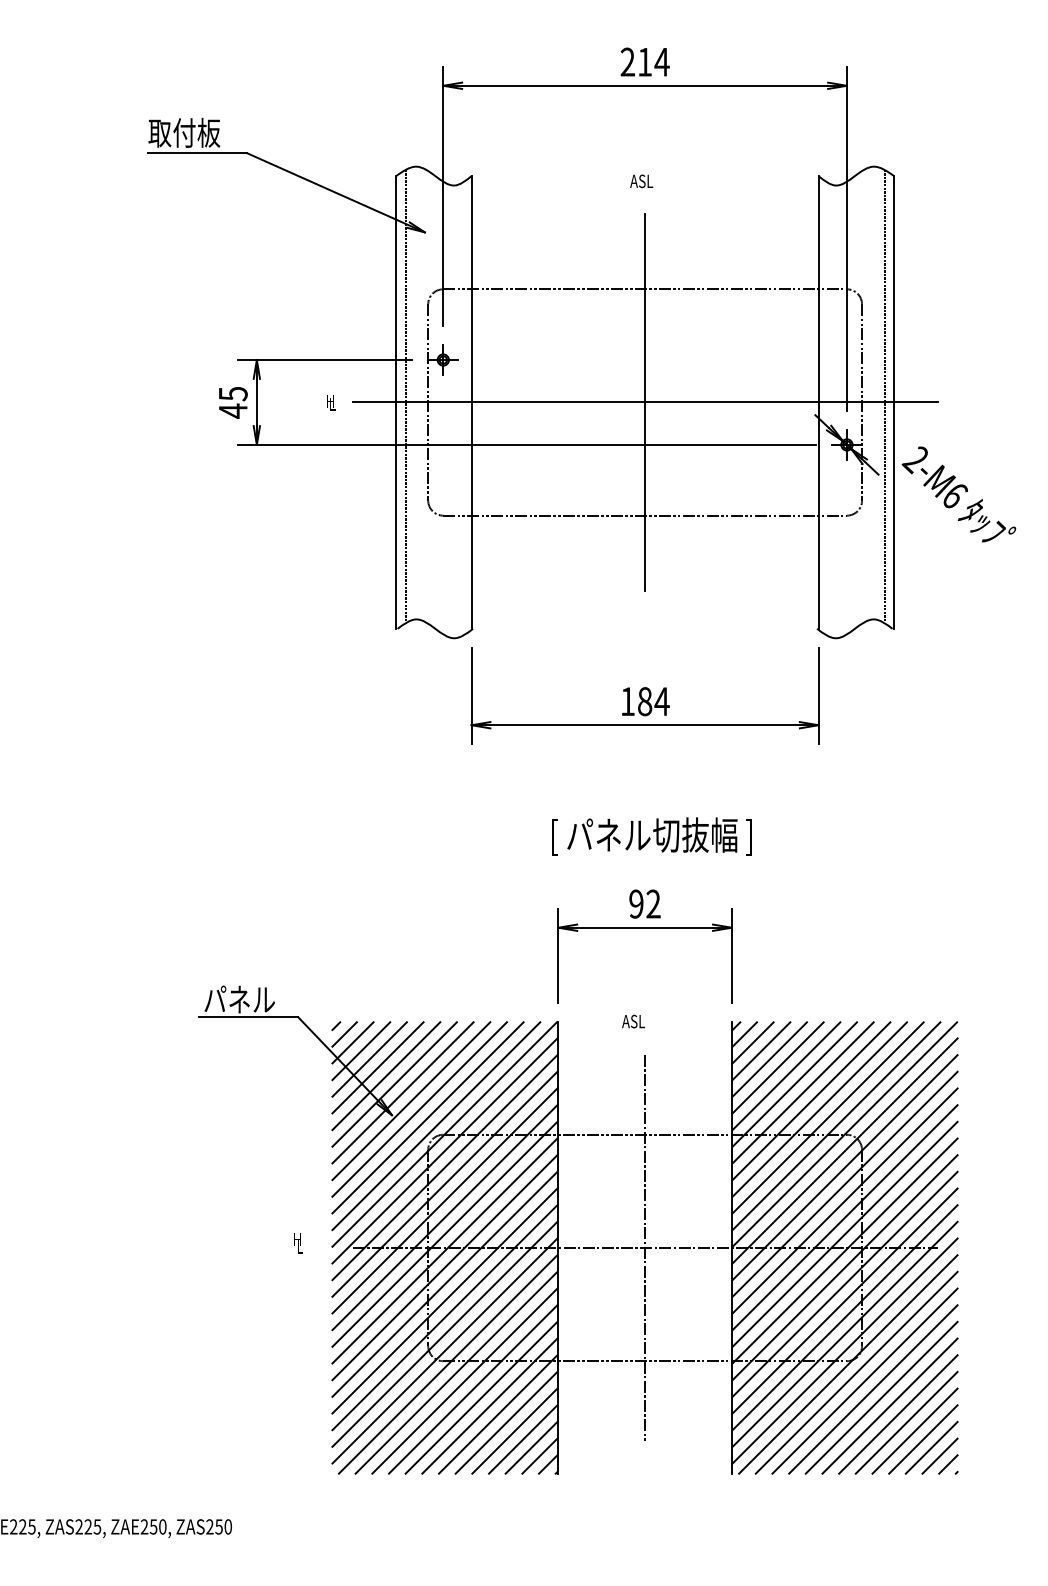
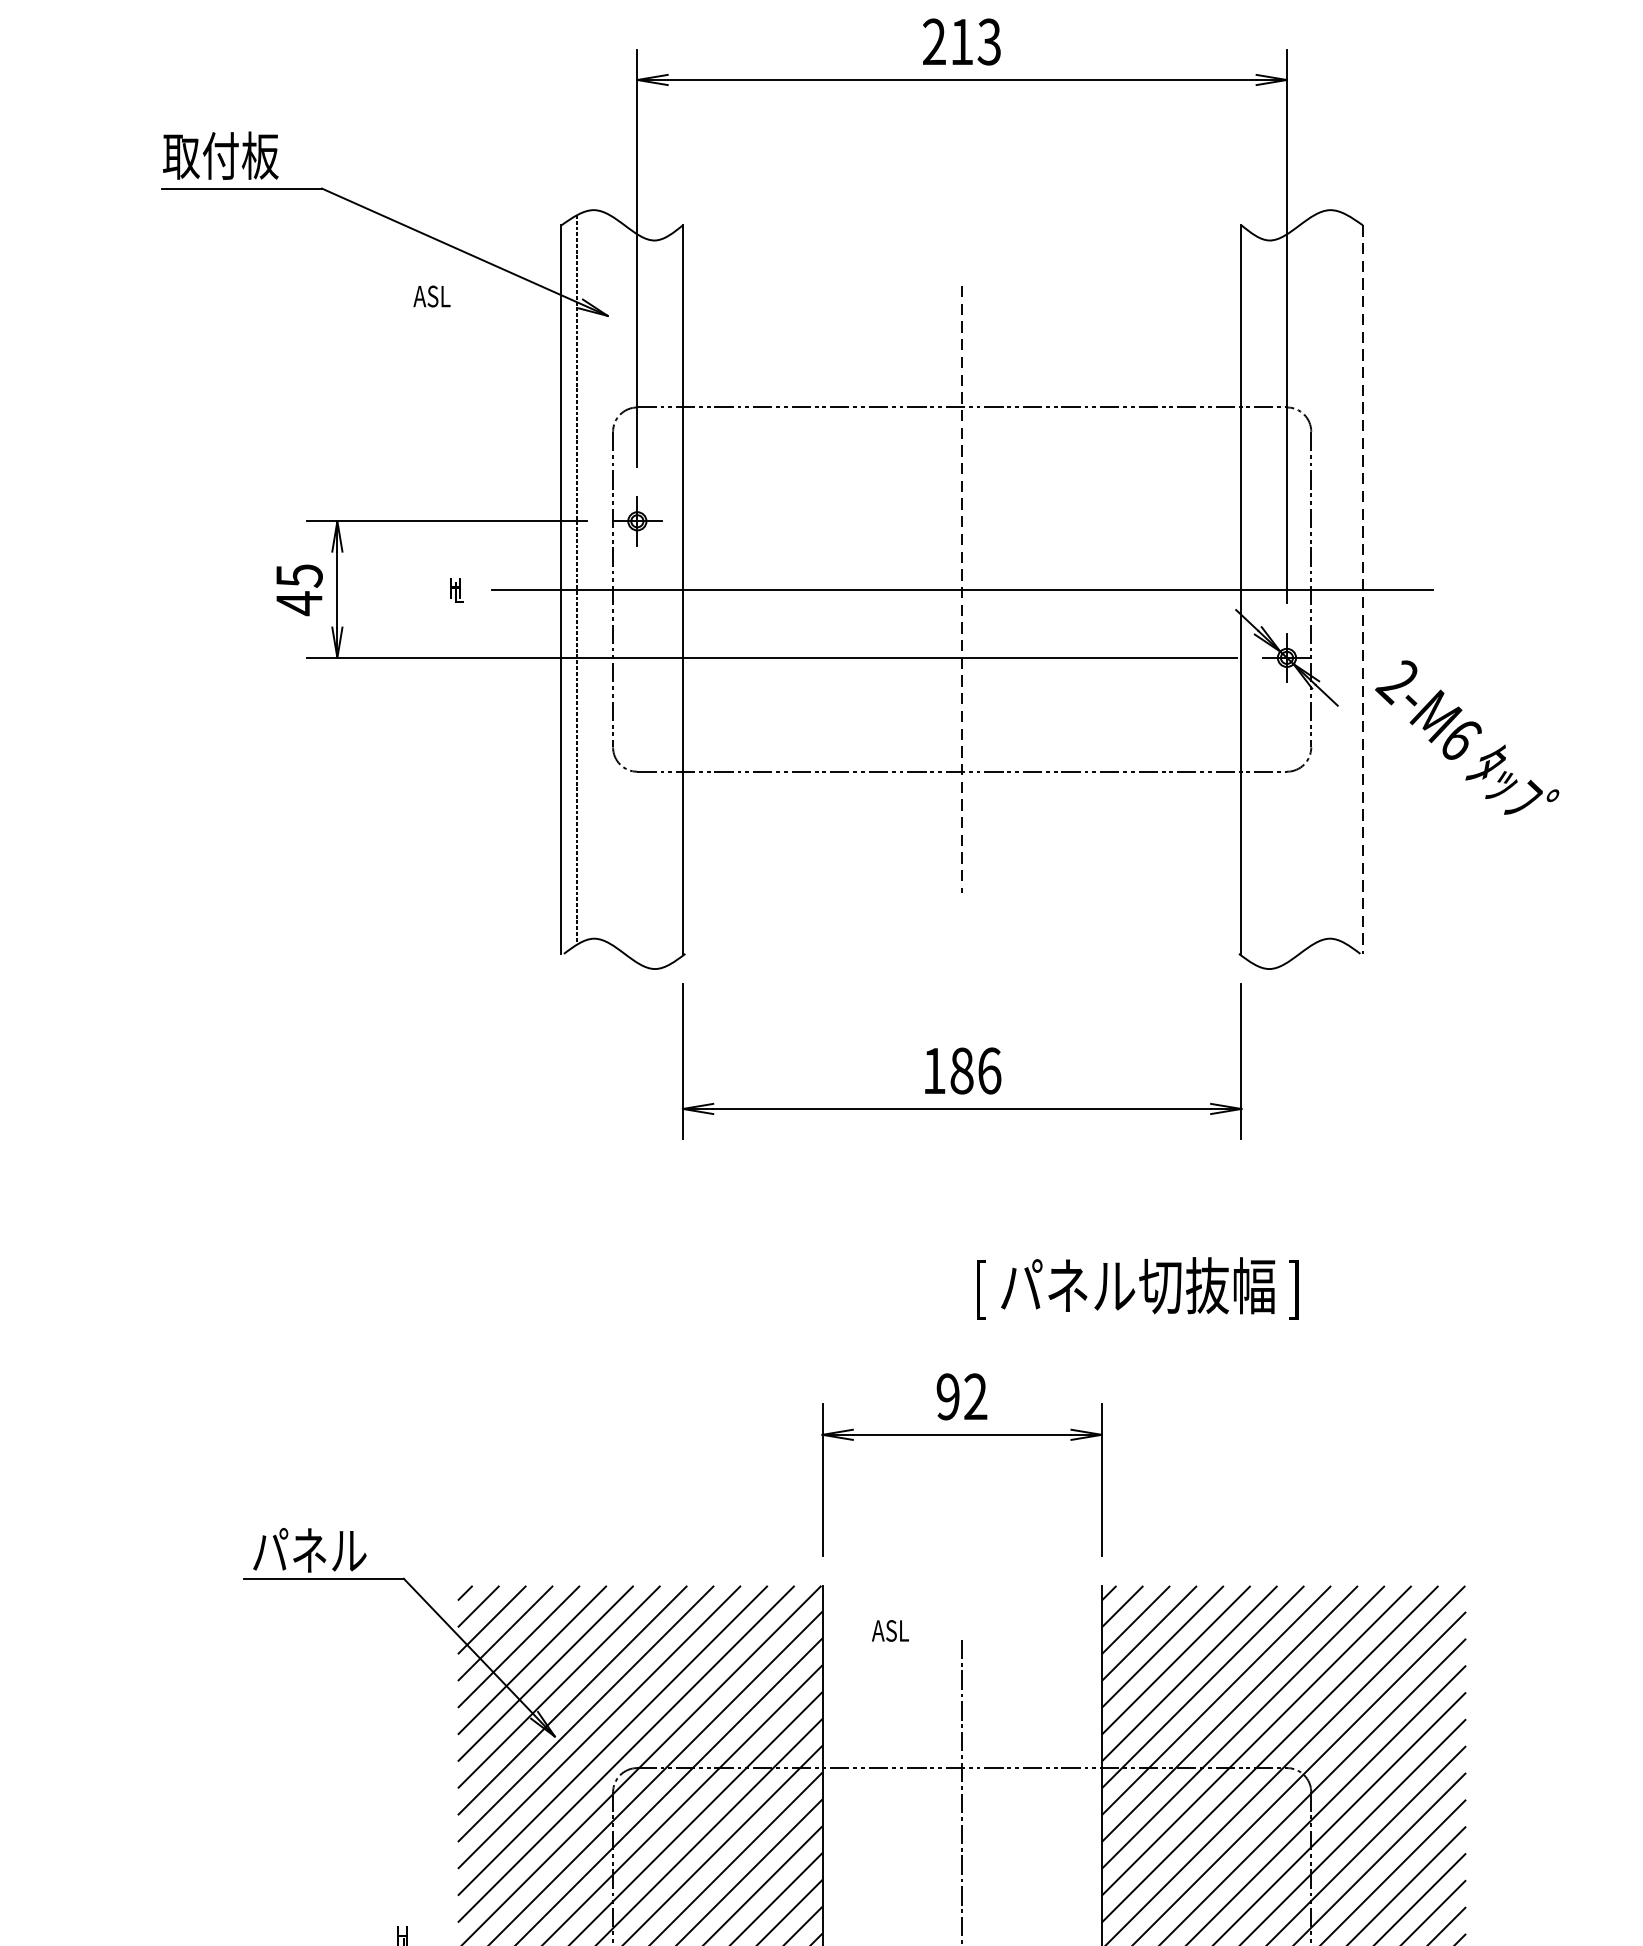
text: (661, 61) -> (988, 40), 214 -> 213
text: (641, 181) -> (431, 296), moved
line: (884, 395) -> (1347, 578), removed
line: (645, 402) -> (962, 589), solid -> dashed
line: (894, 402) -> (1363, 589), solid -> dashed
text: (661, 701) -> (988, 1070), 184 -> 186
text: (651, 836) -> (1136, 1288), moved
text: (633, 1021) -> (890, 1630), moved

